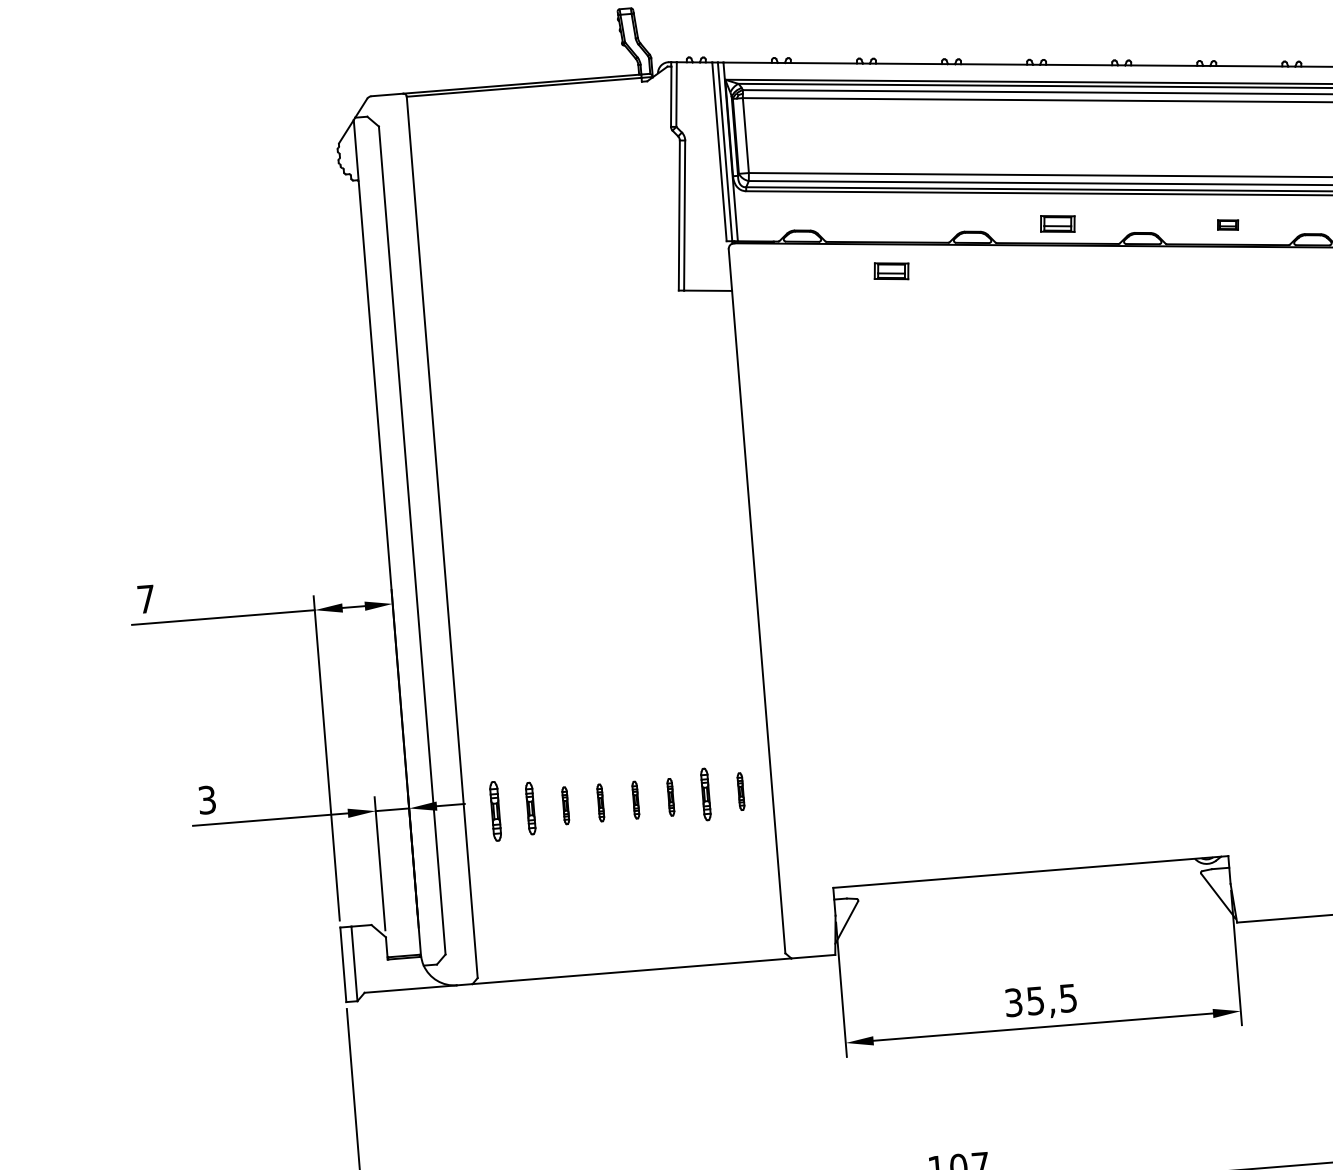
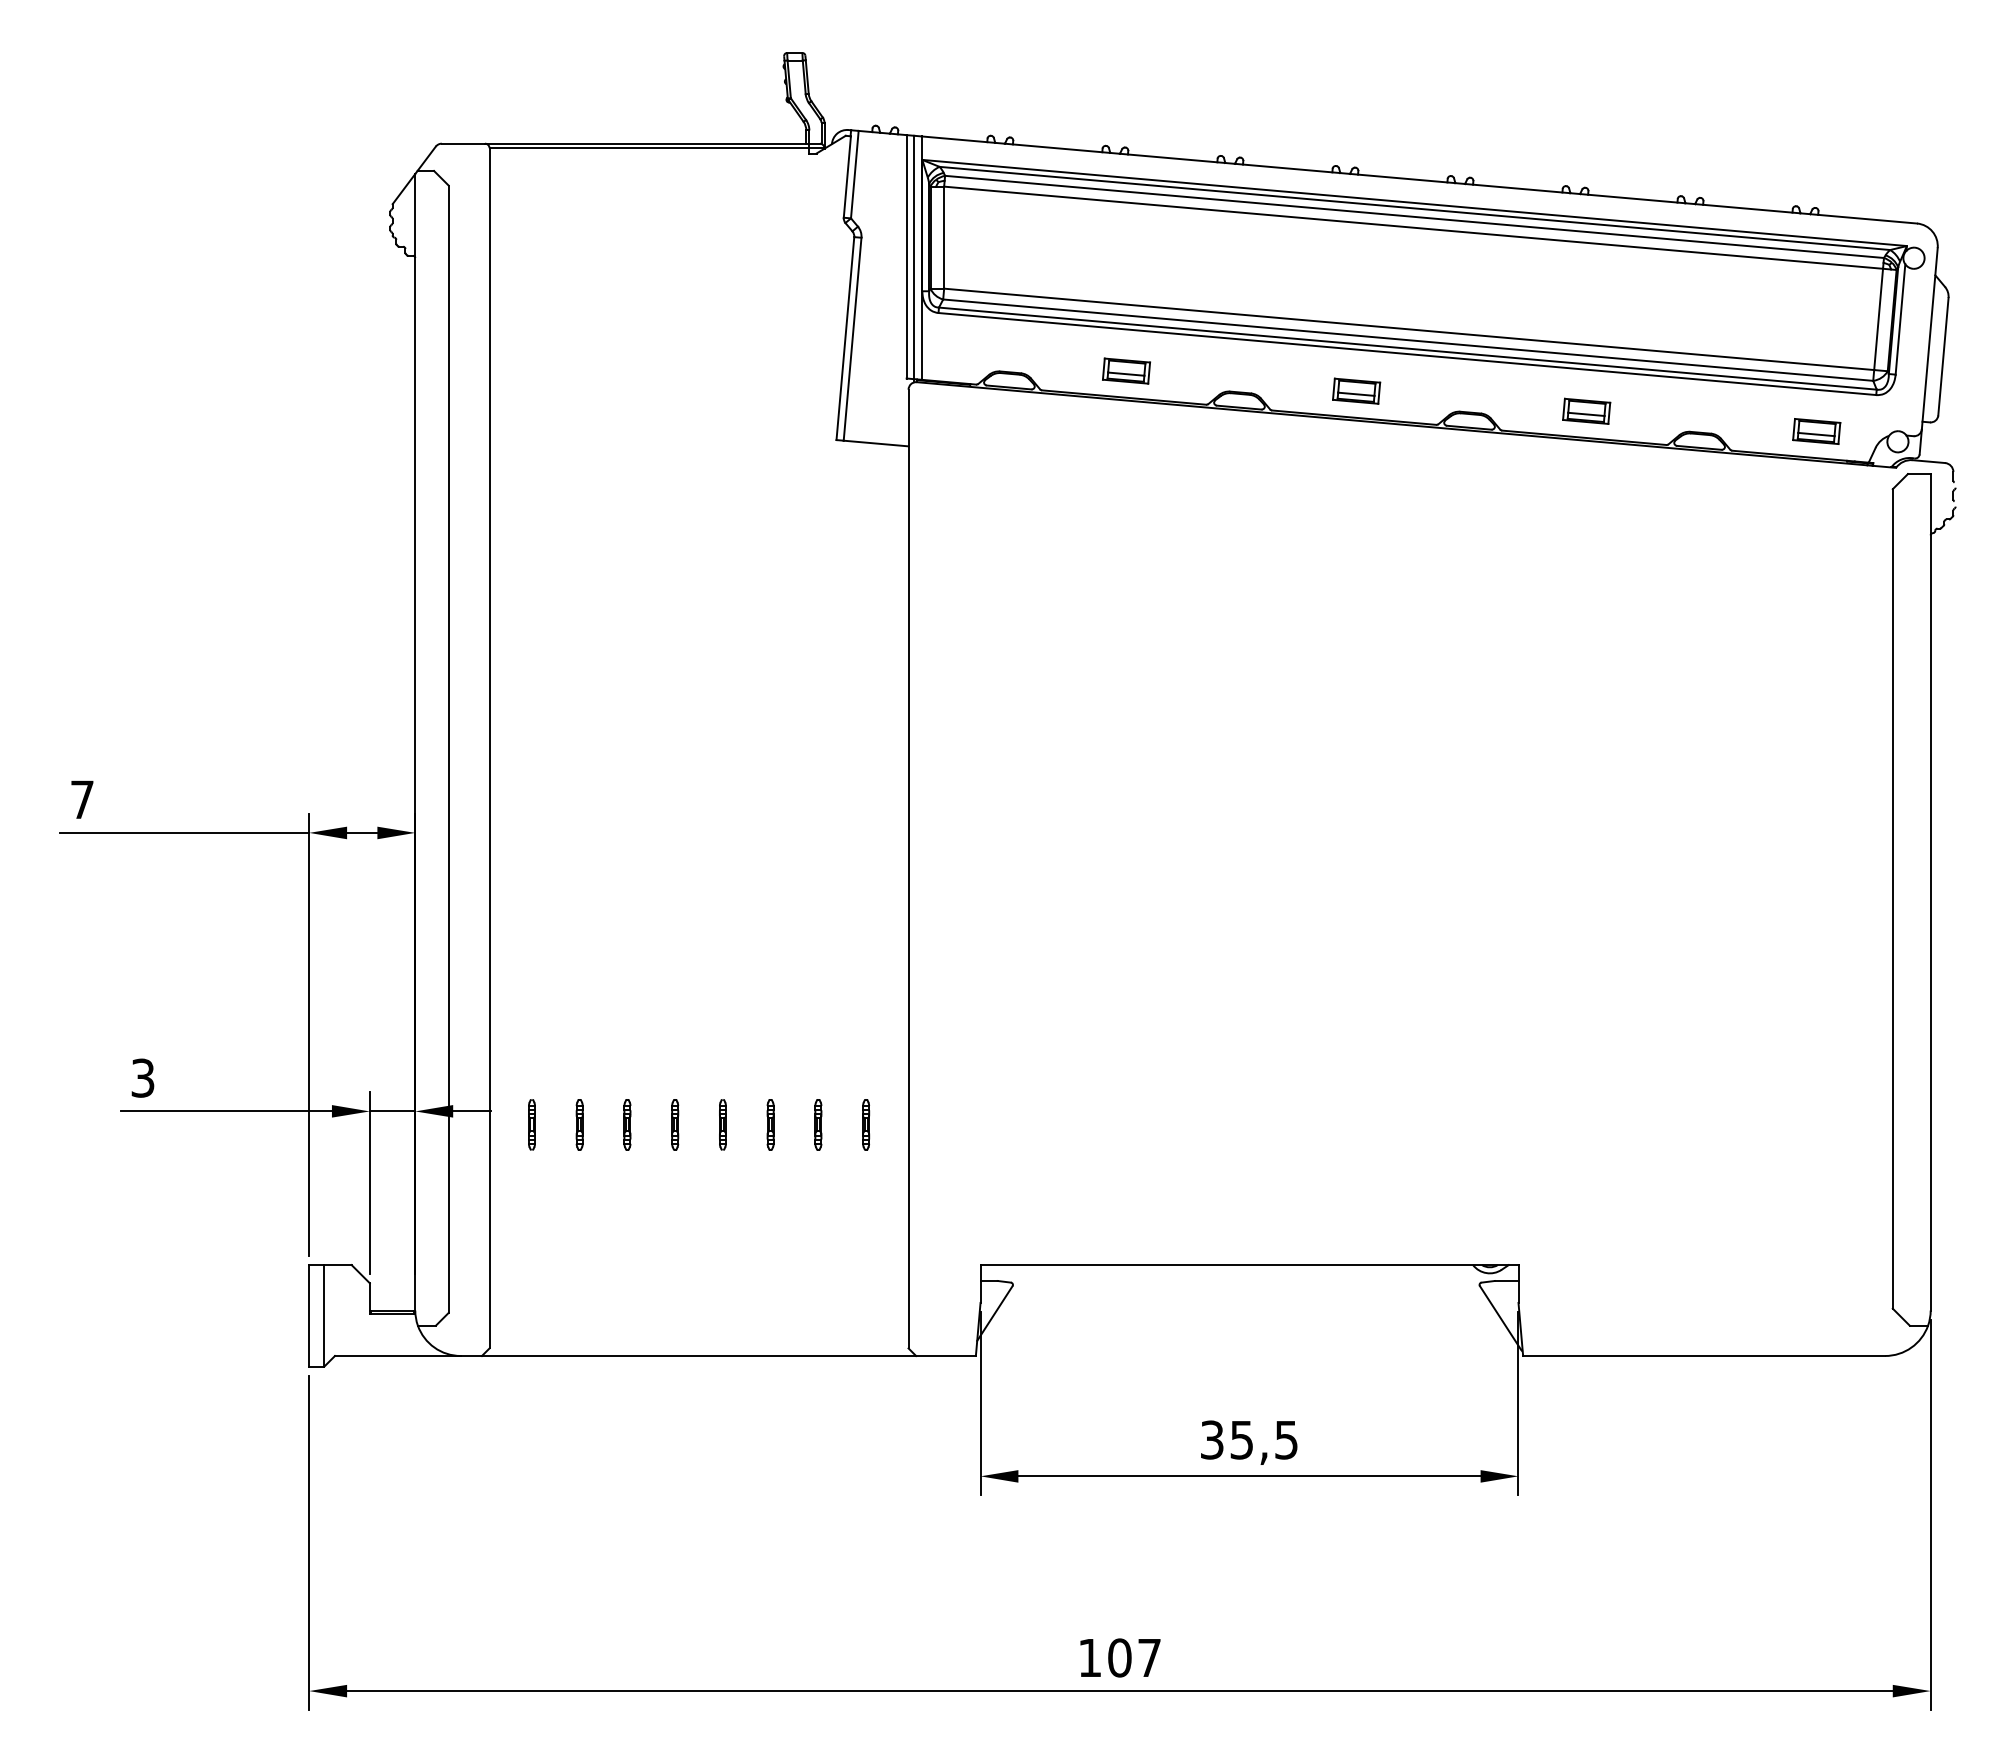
part: (1227, 224) -> (1586, 410), size x1.67
part: (891, 270) -> (1126, 370), moved
part: (706, 794) -> (818, 1124), size x0.71
part: (530, 808) -> (579, 1124), size x0.71
part: (495, 811) -> (531, 1124), size x0.62

